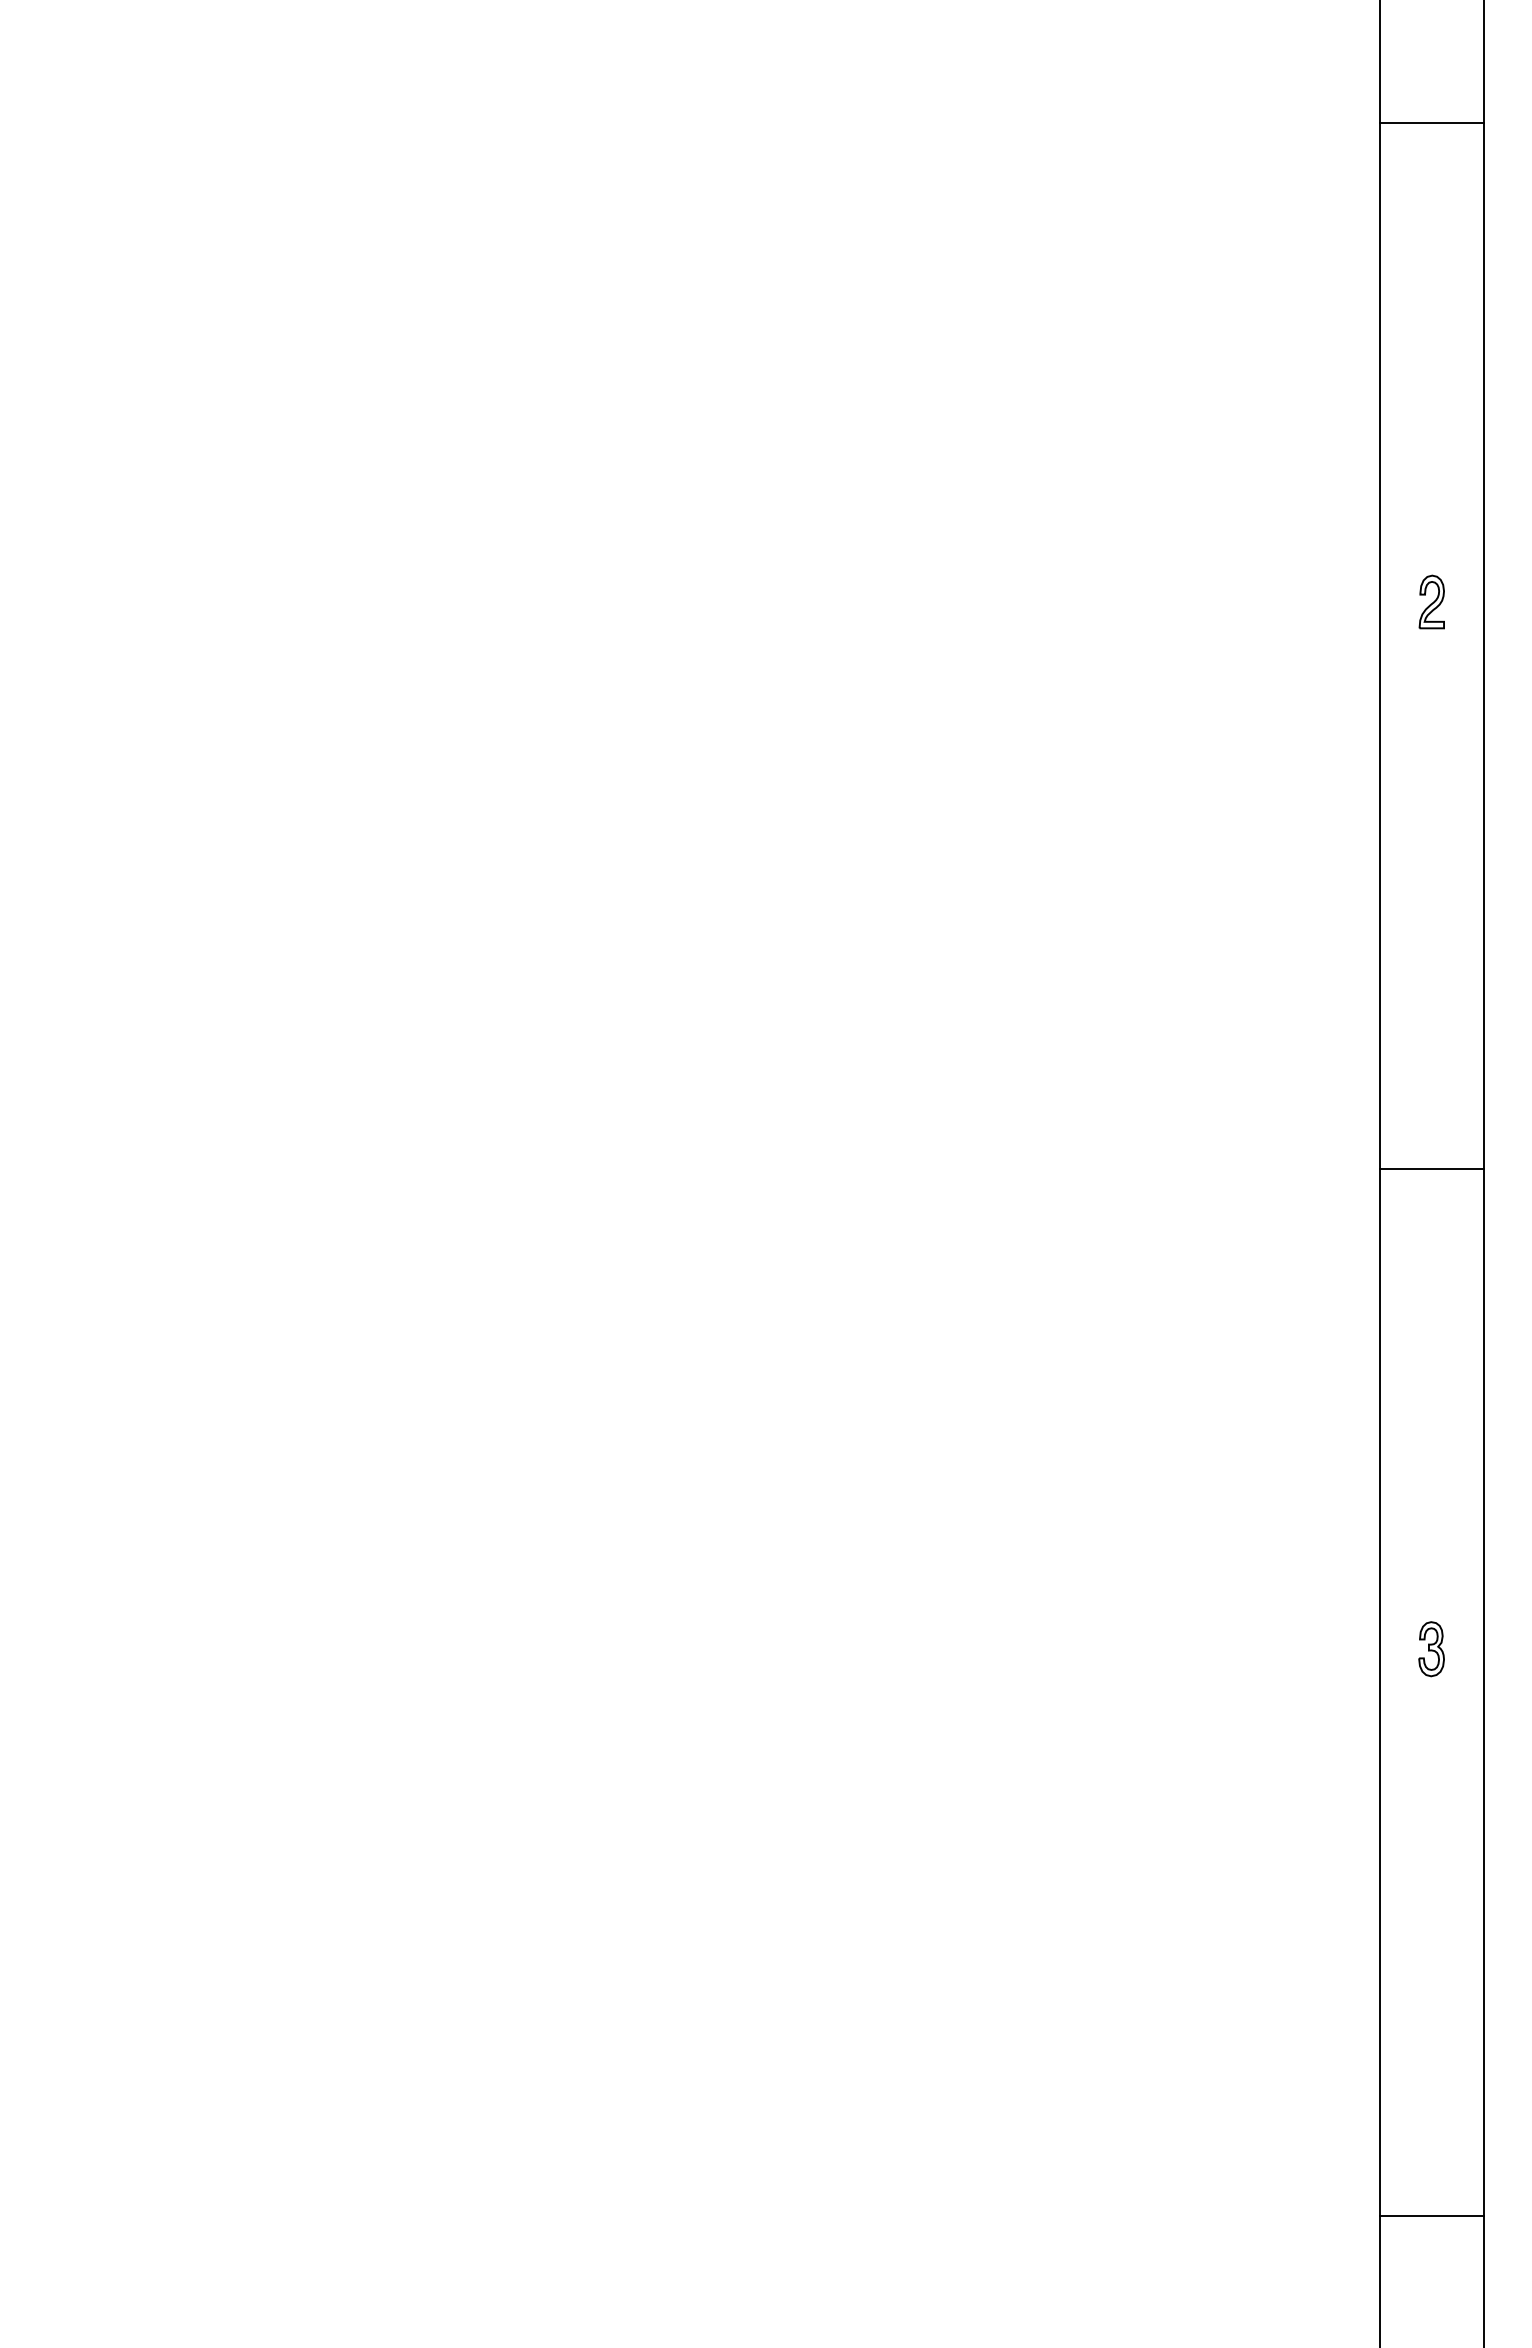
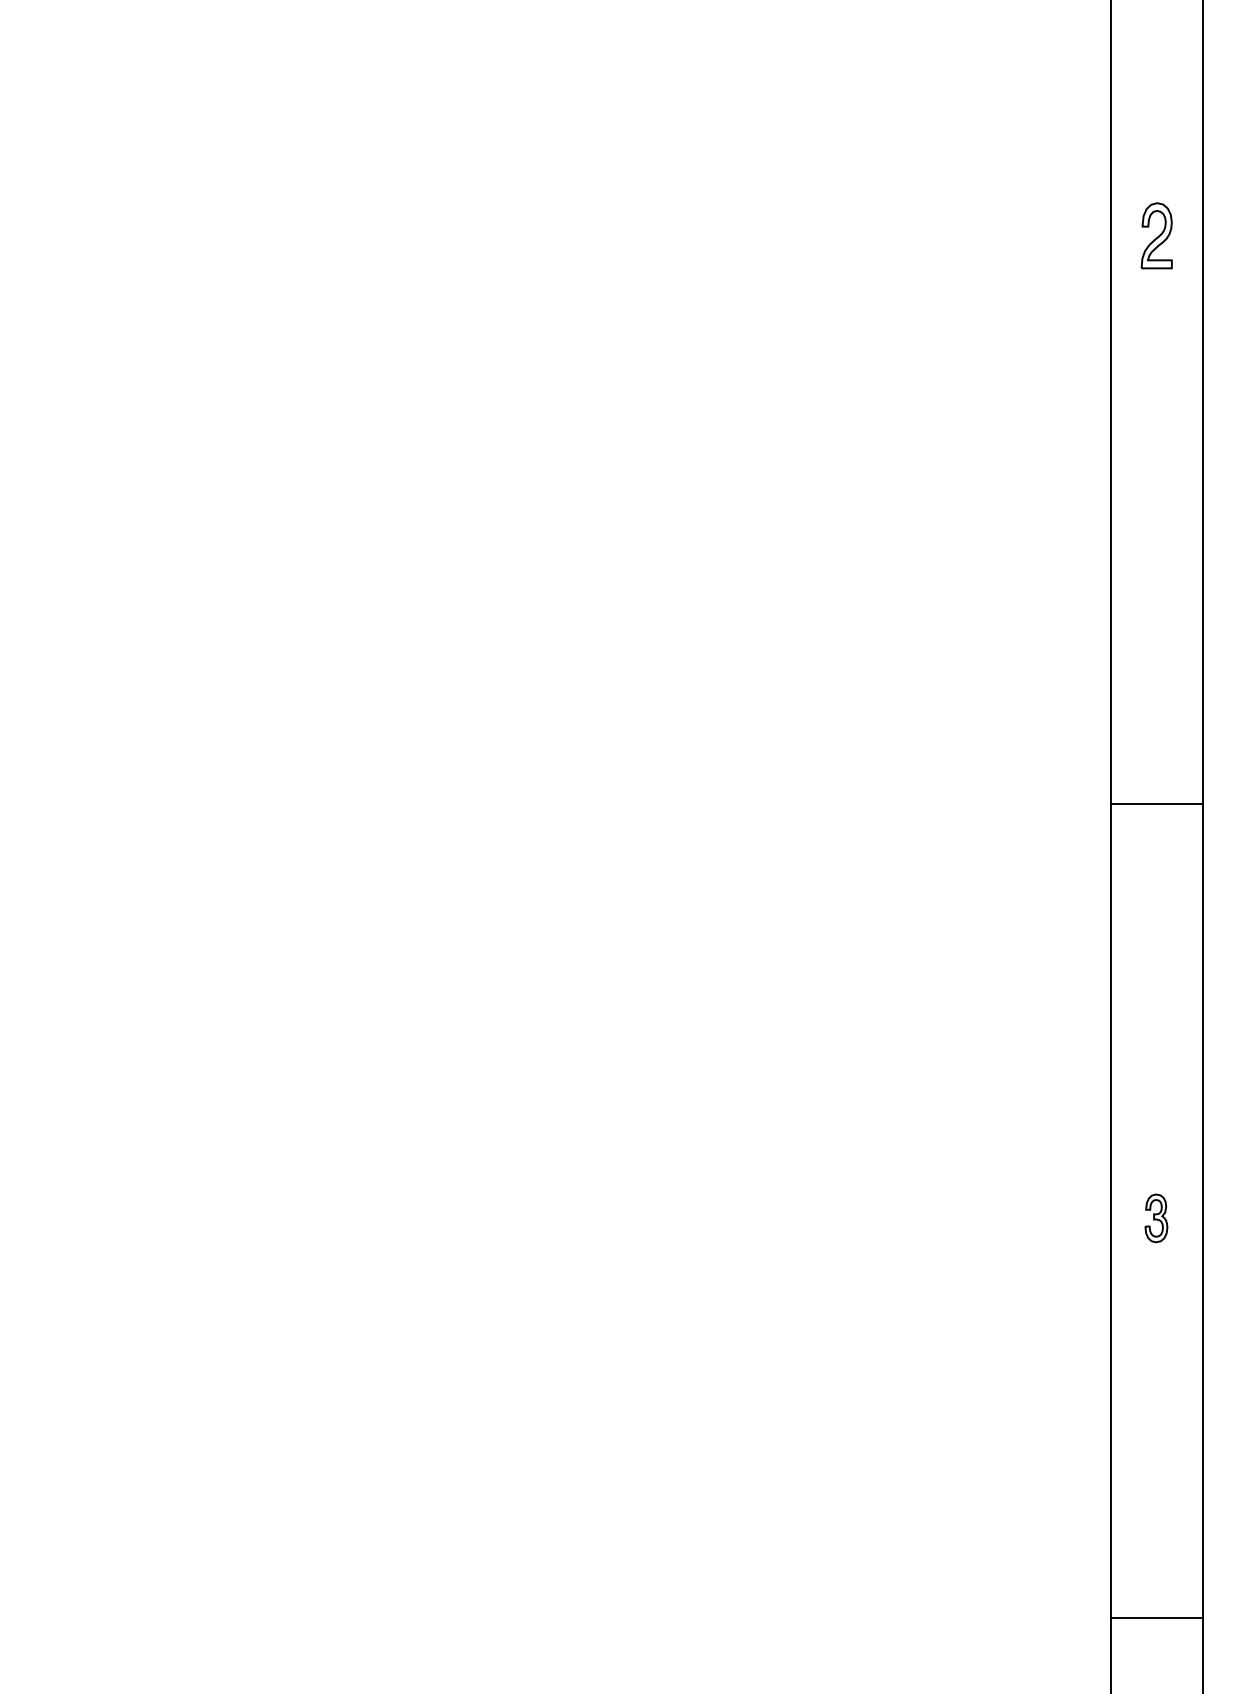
part: (1431, 601) -> (1156, 235), size x1.4
line: (1431, 1169) -> (1156, 804), moved
part: (1431, 1649) -> (1156, 1218), moved
line: (1431, 2215) -> (1156, 1618), moved

